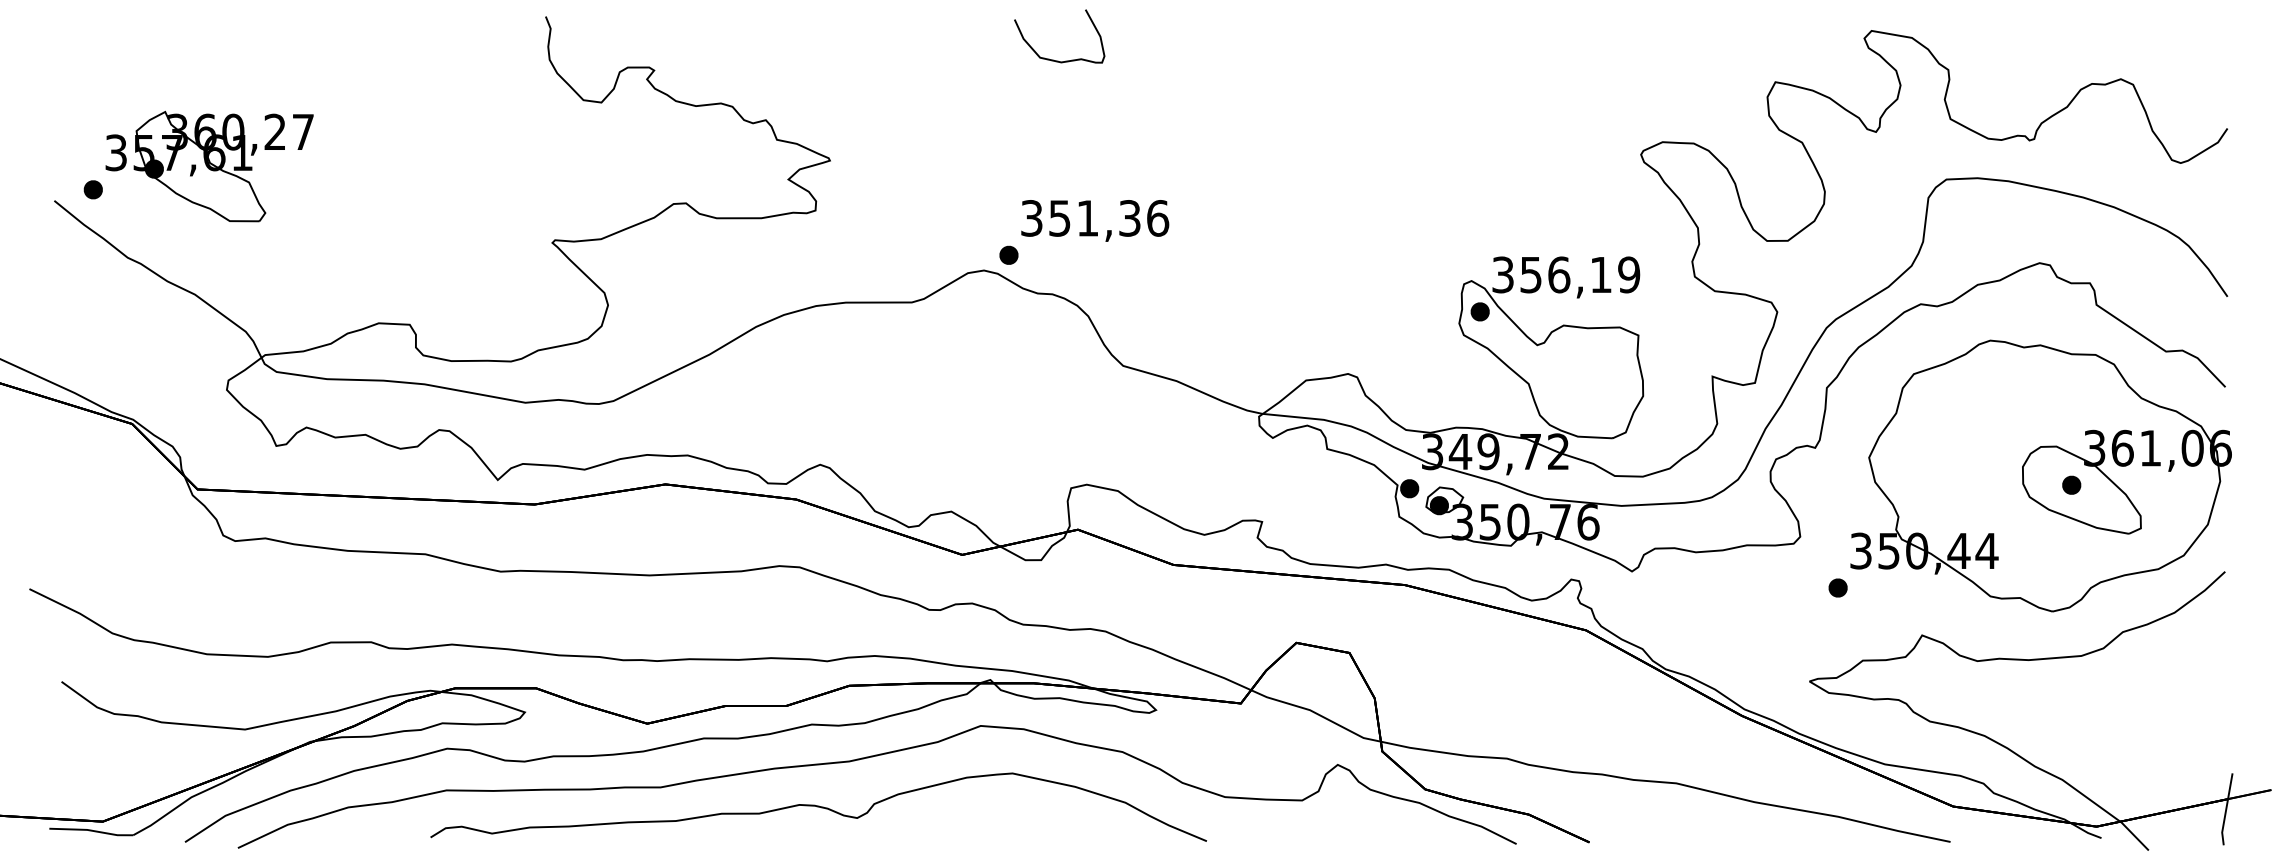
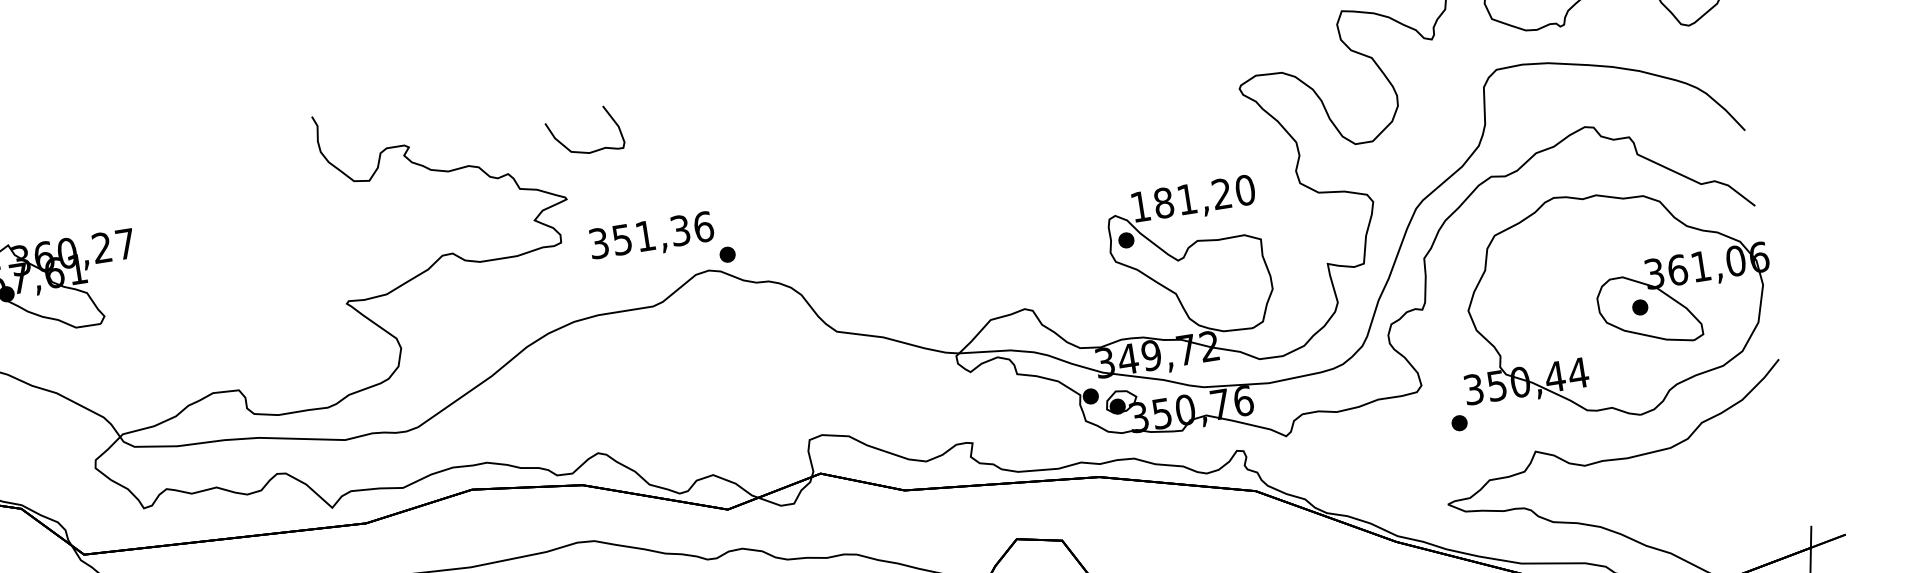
curve: (1053, 59) -> (582, 151), moved
text: (1095, 220) -> (652, 236), moved
text: (1566, 274) -> (1193, 198), 356,19 -> 181,20

